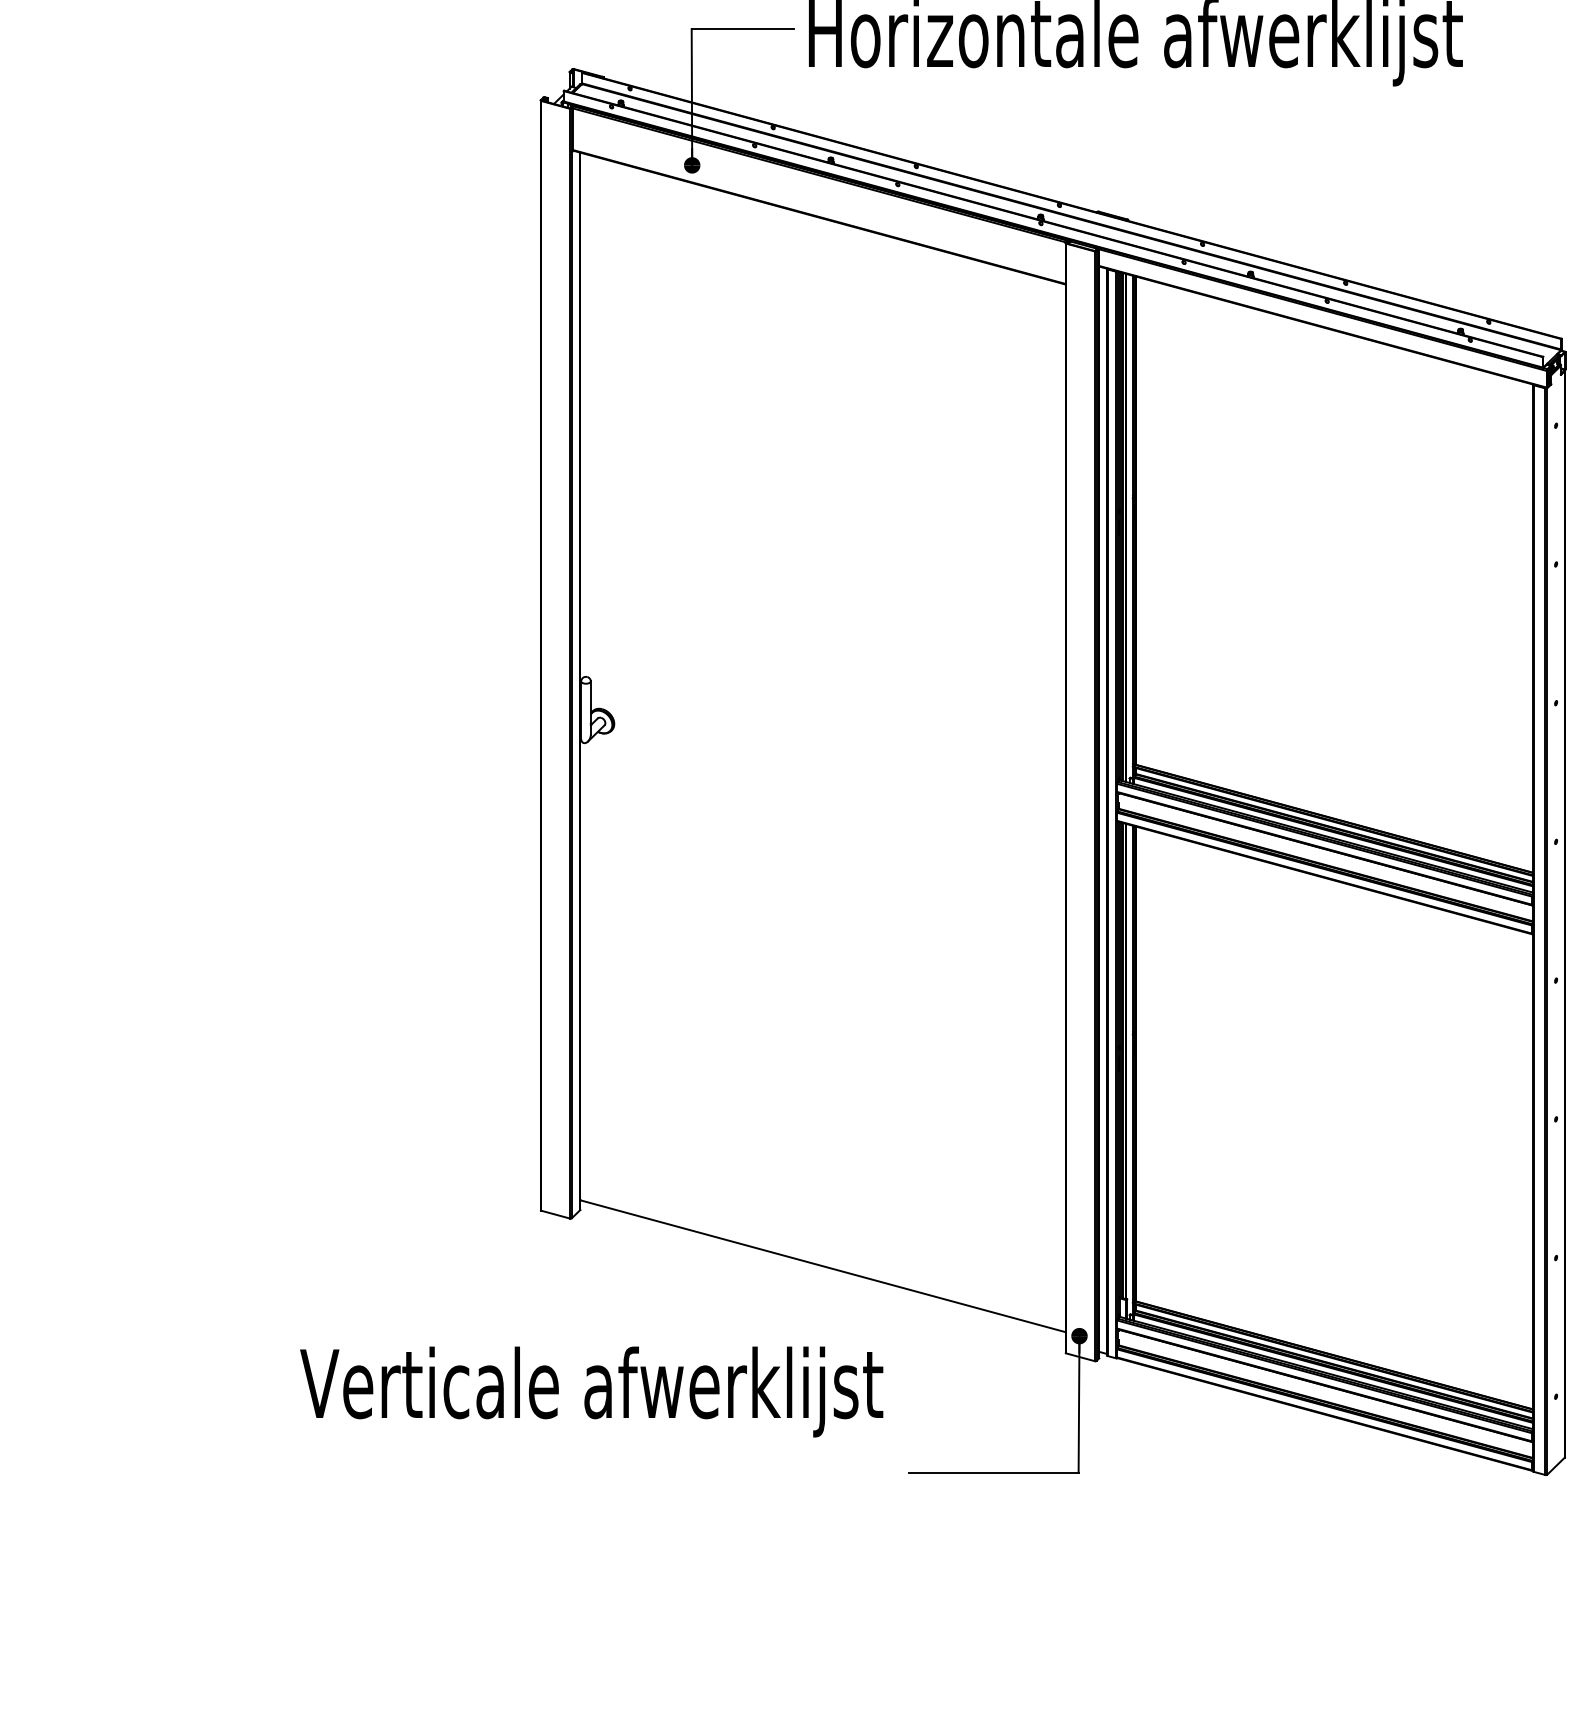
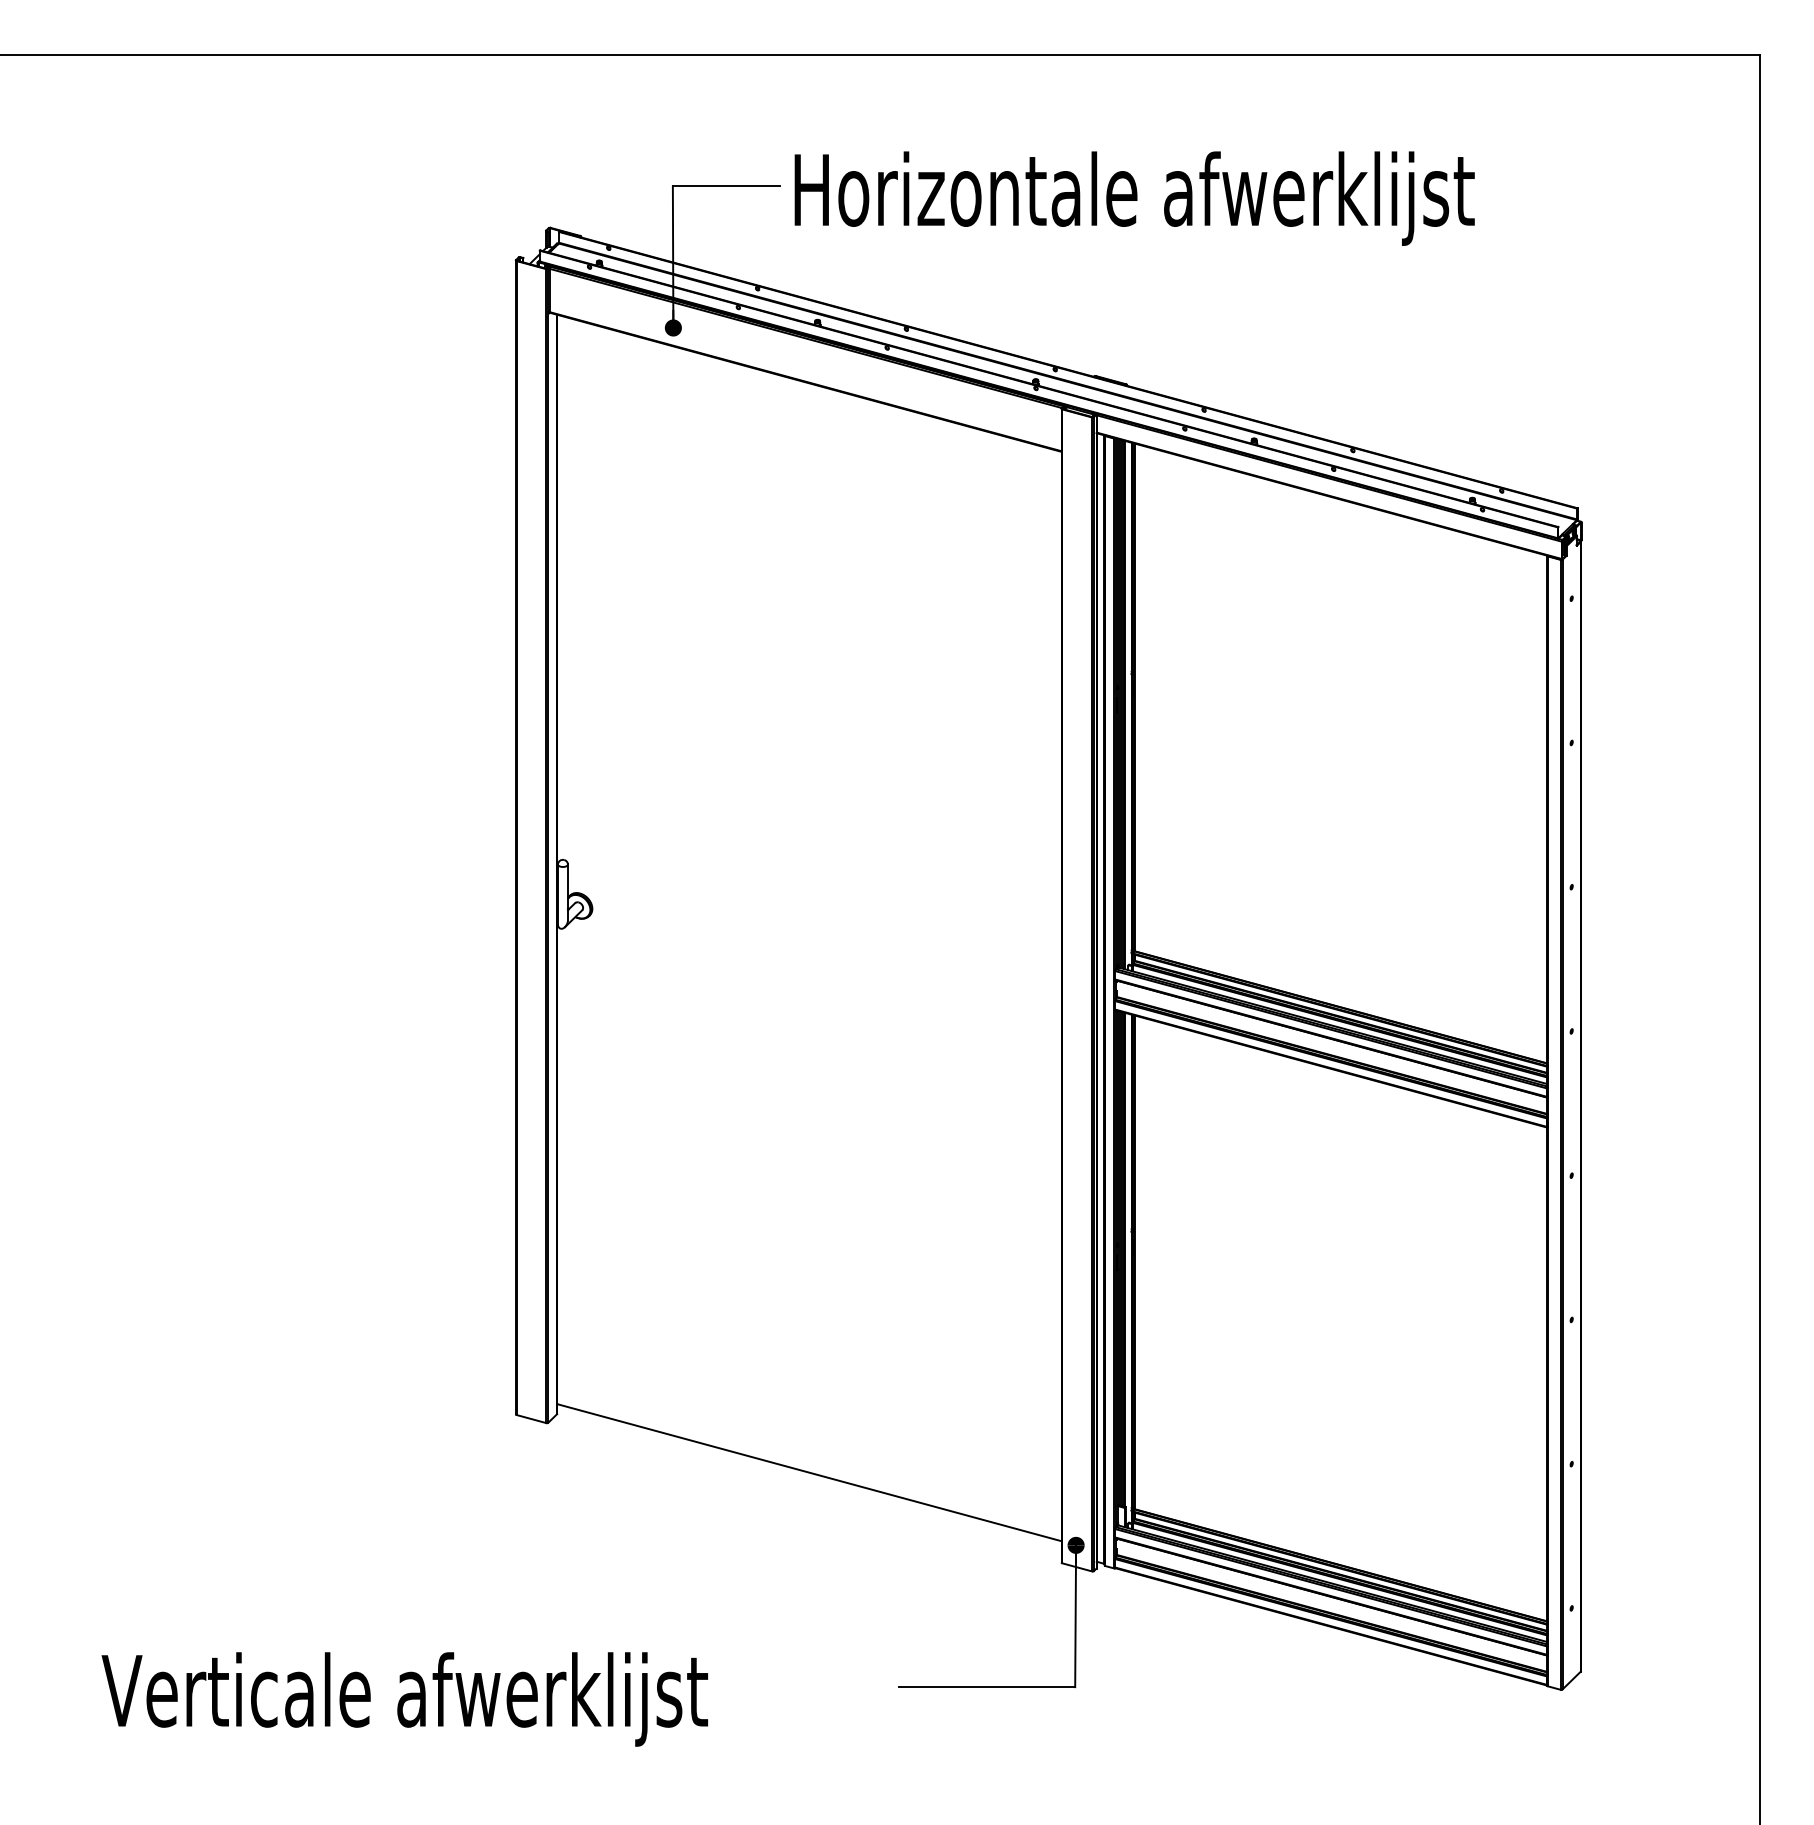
text: (591, 1392) -> (404, 1699), moved

